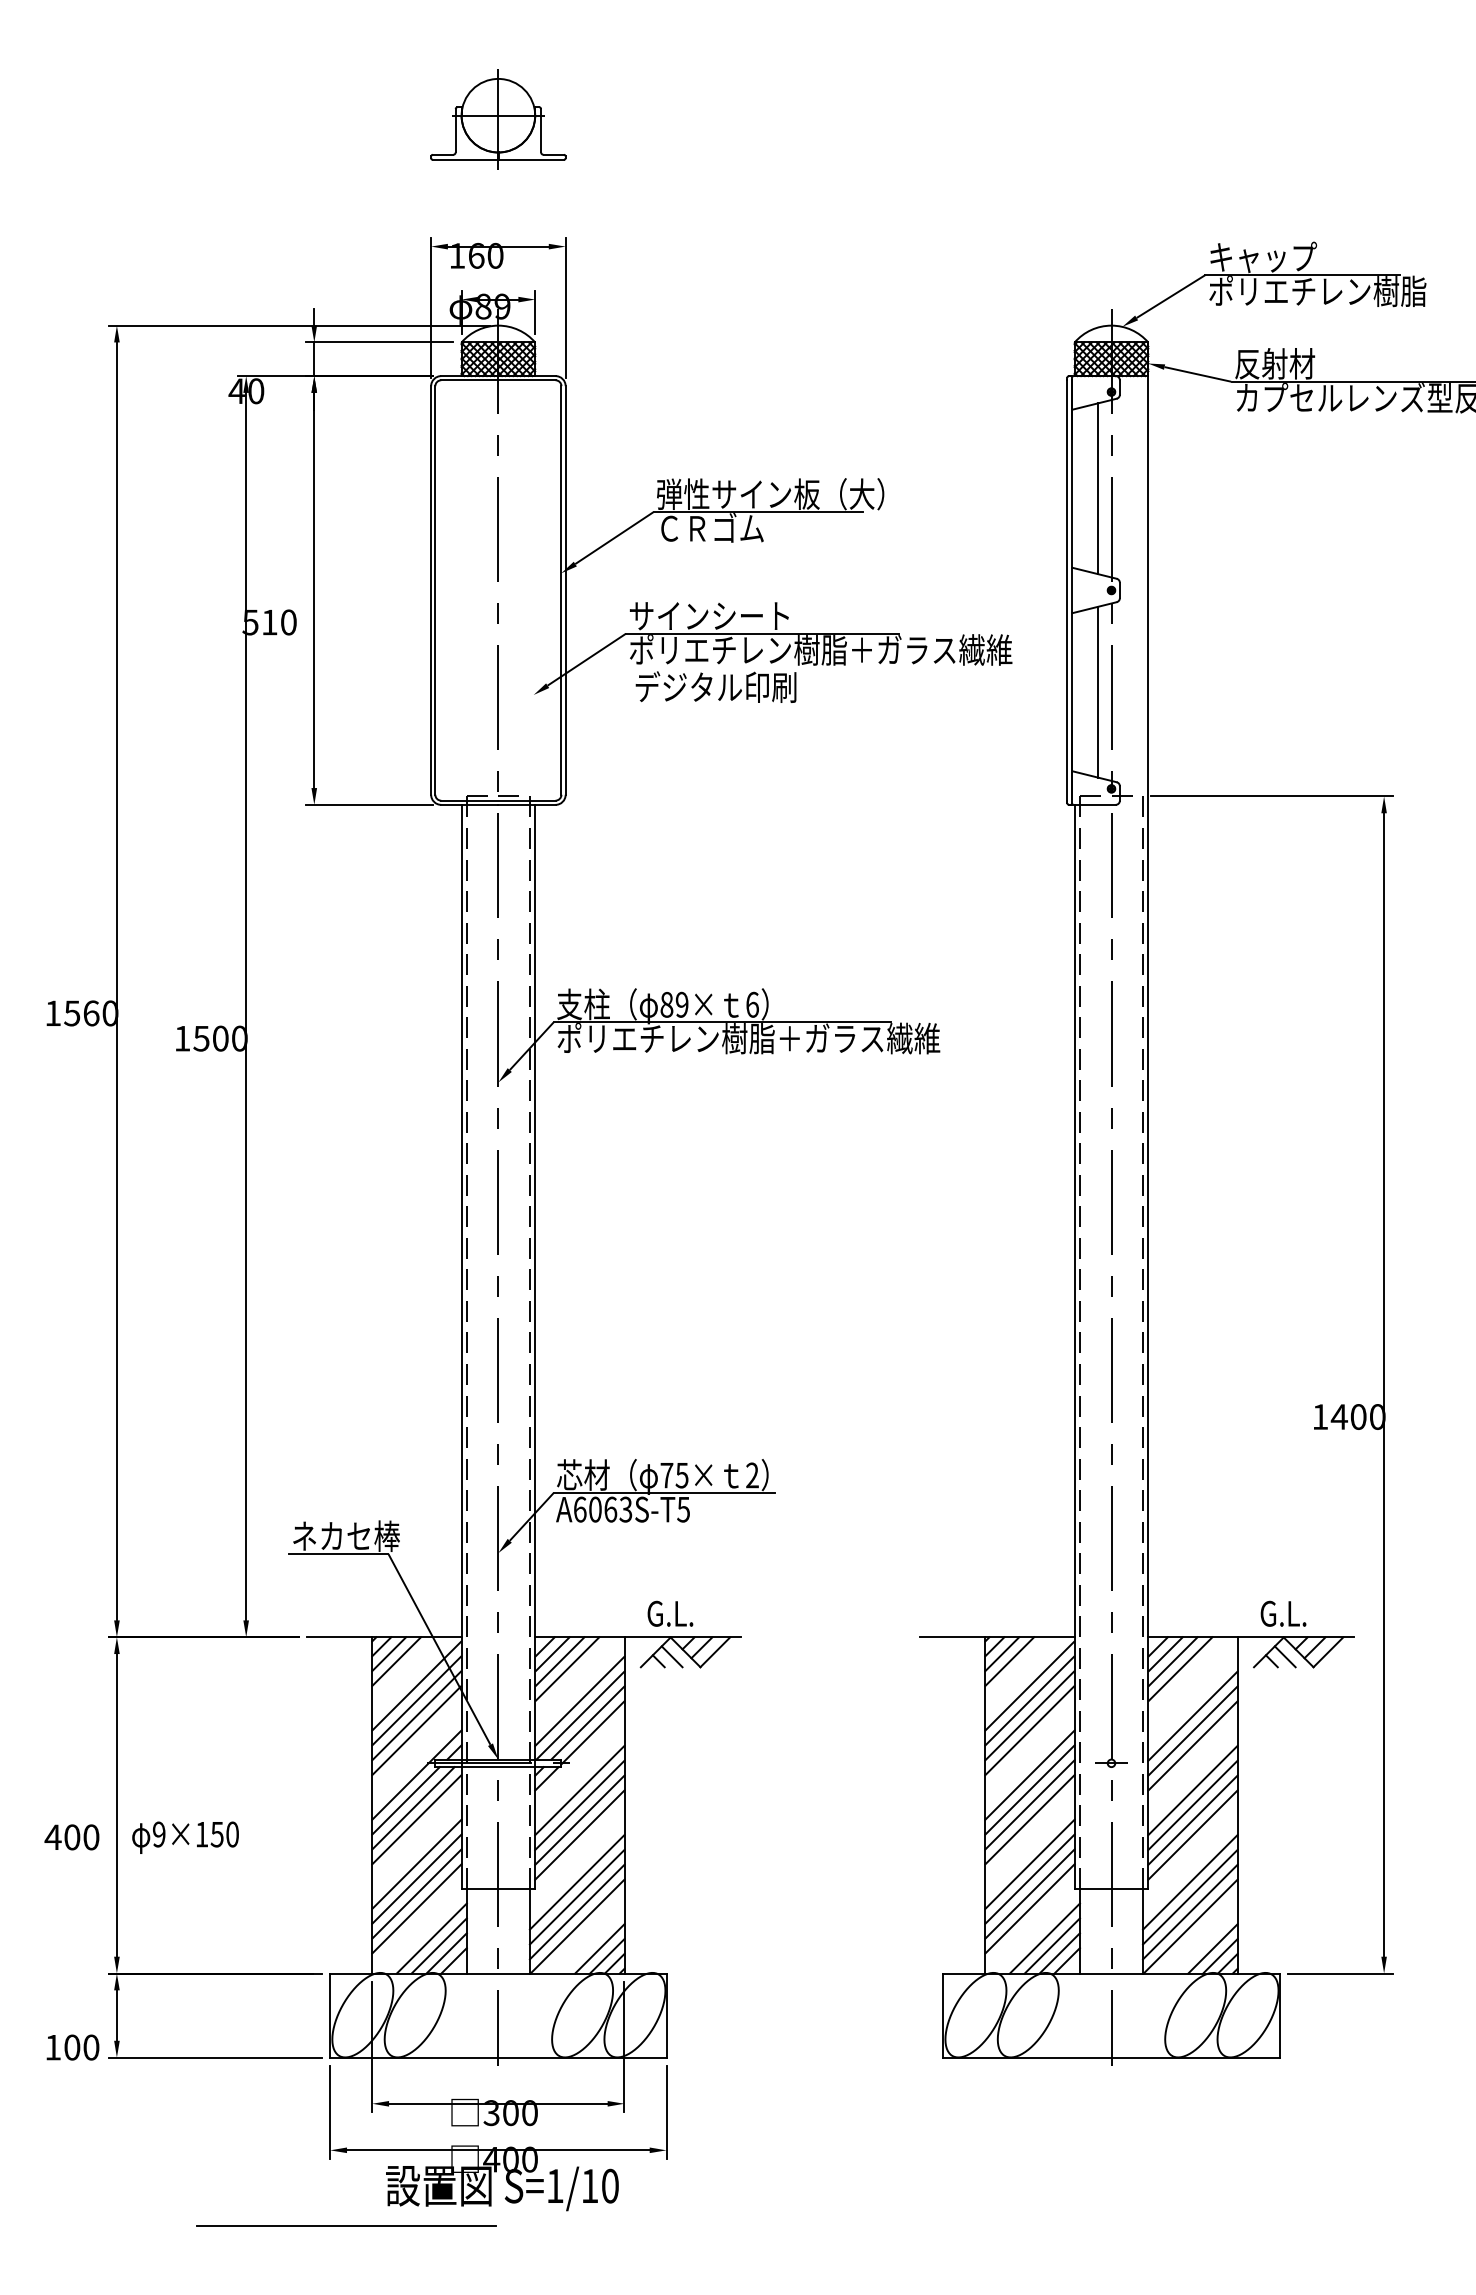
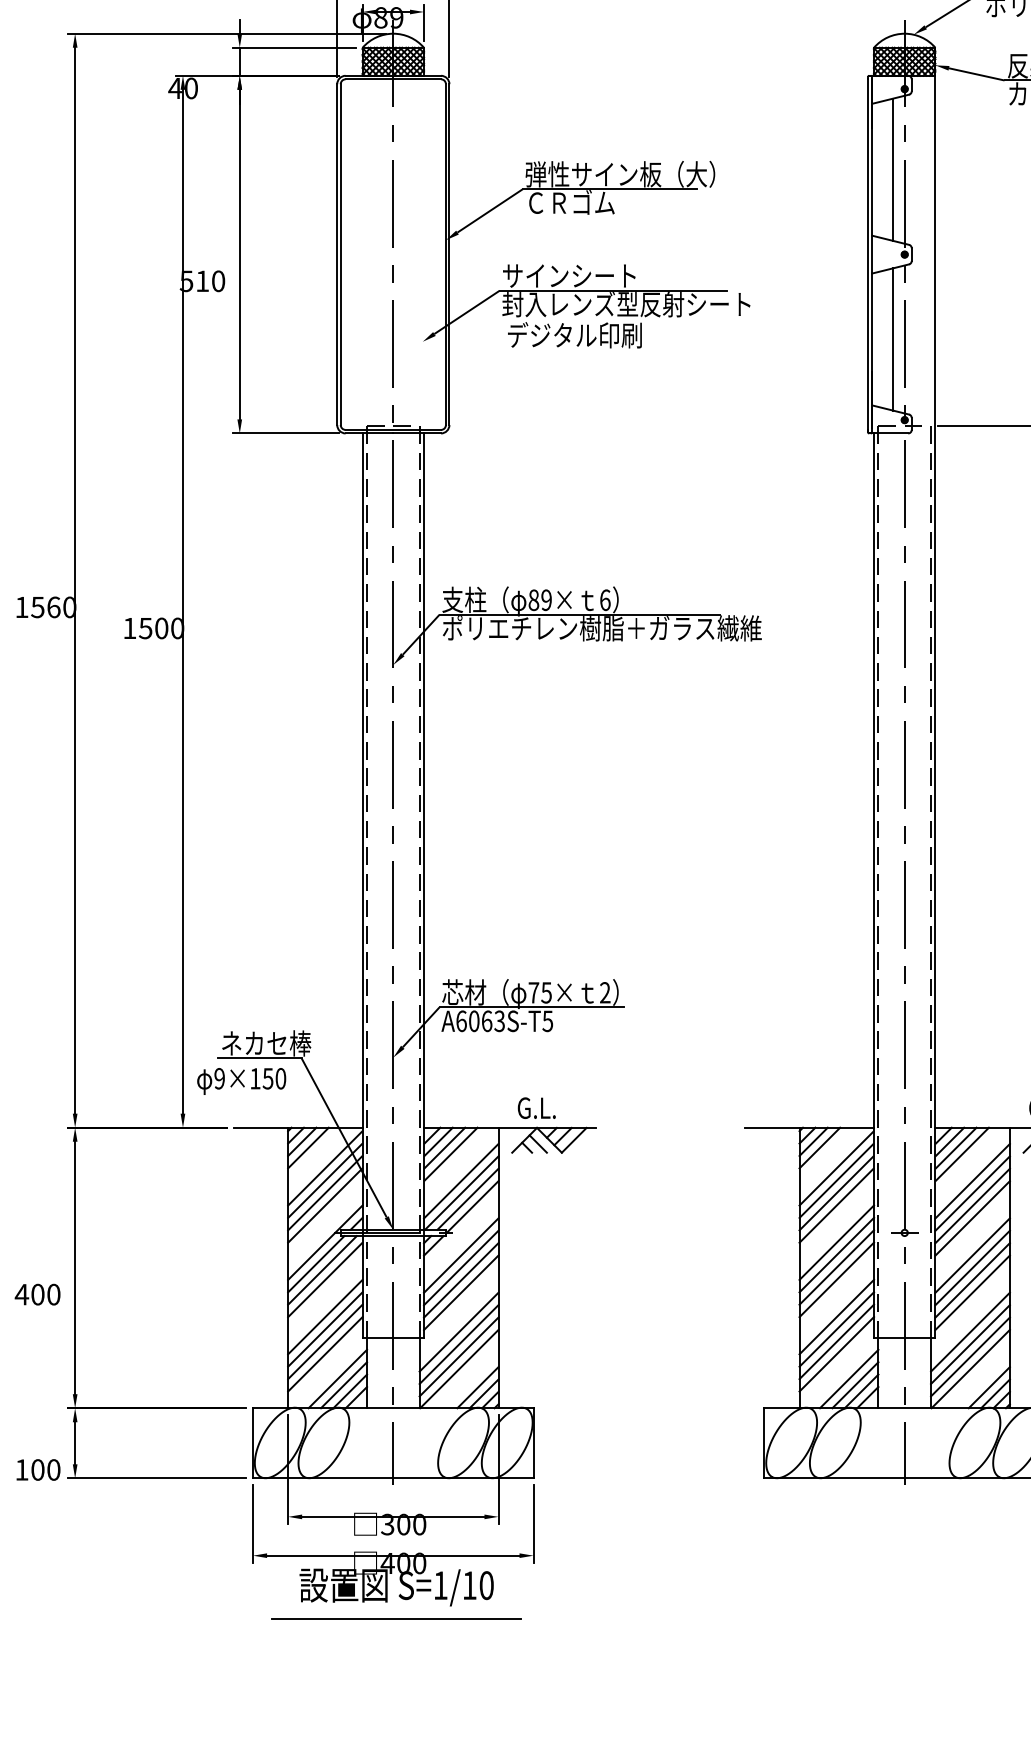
text: (820, 649) -> (662, 303), ポリエチレン樹脂＋ガラス繊維 -> 封入レンズ型反射シート
line: (1192, 1701) -> (972, 1181), added
text: (185, 1837) -> (241, 1081), moved
line: (346, 2225) -> (396, 1618), moved

